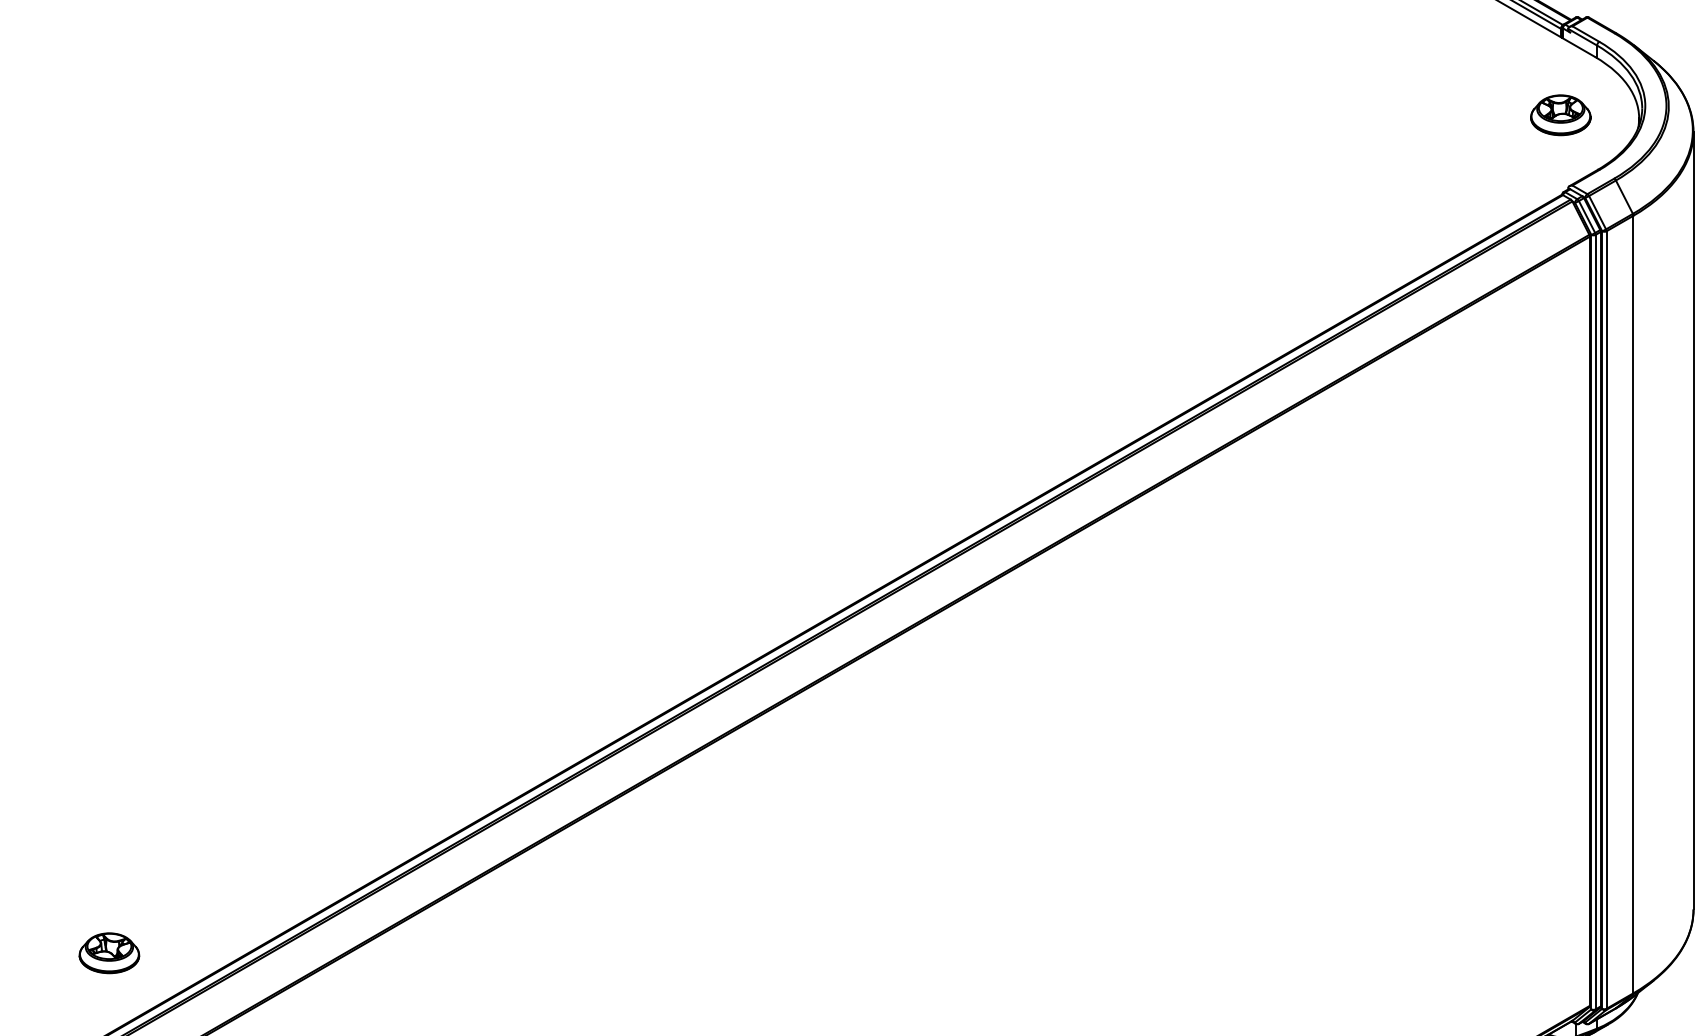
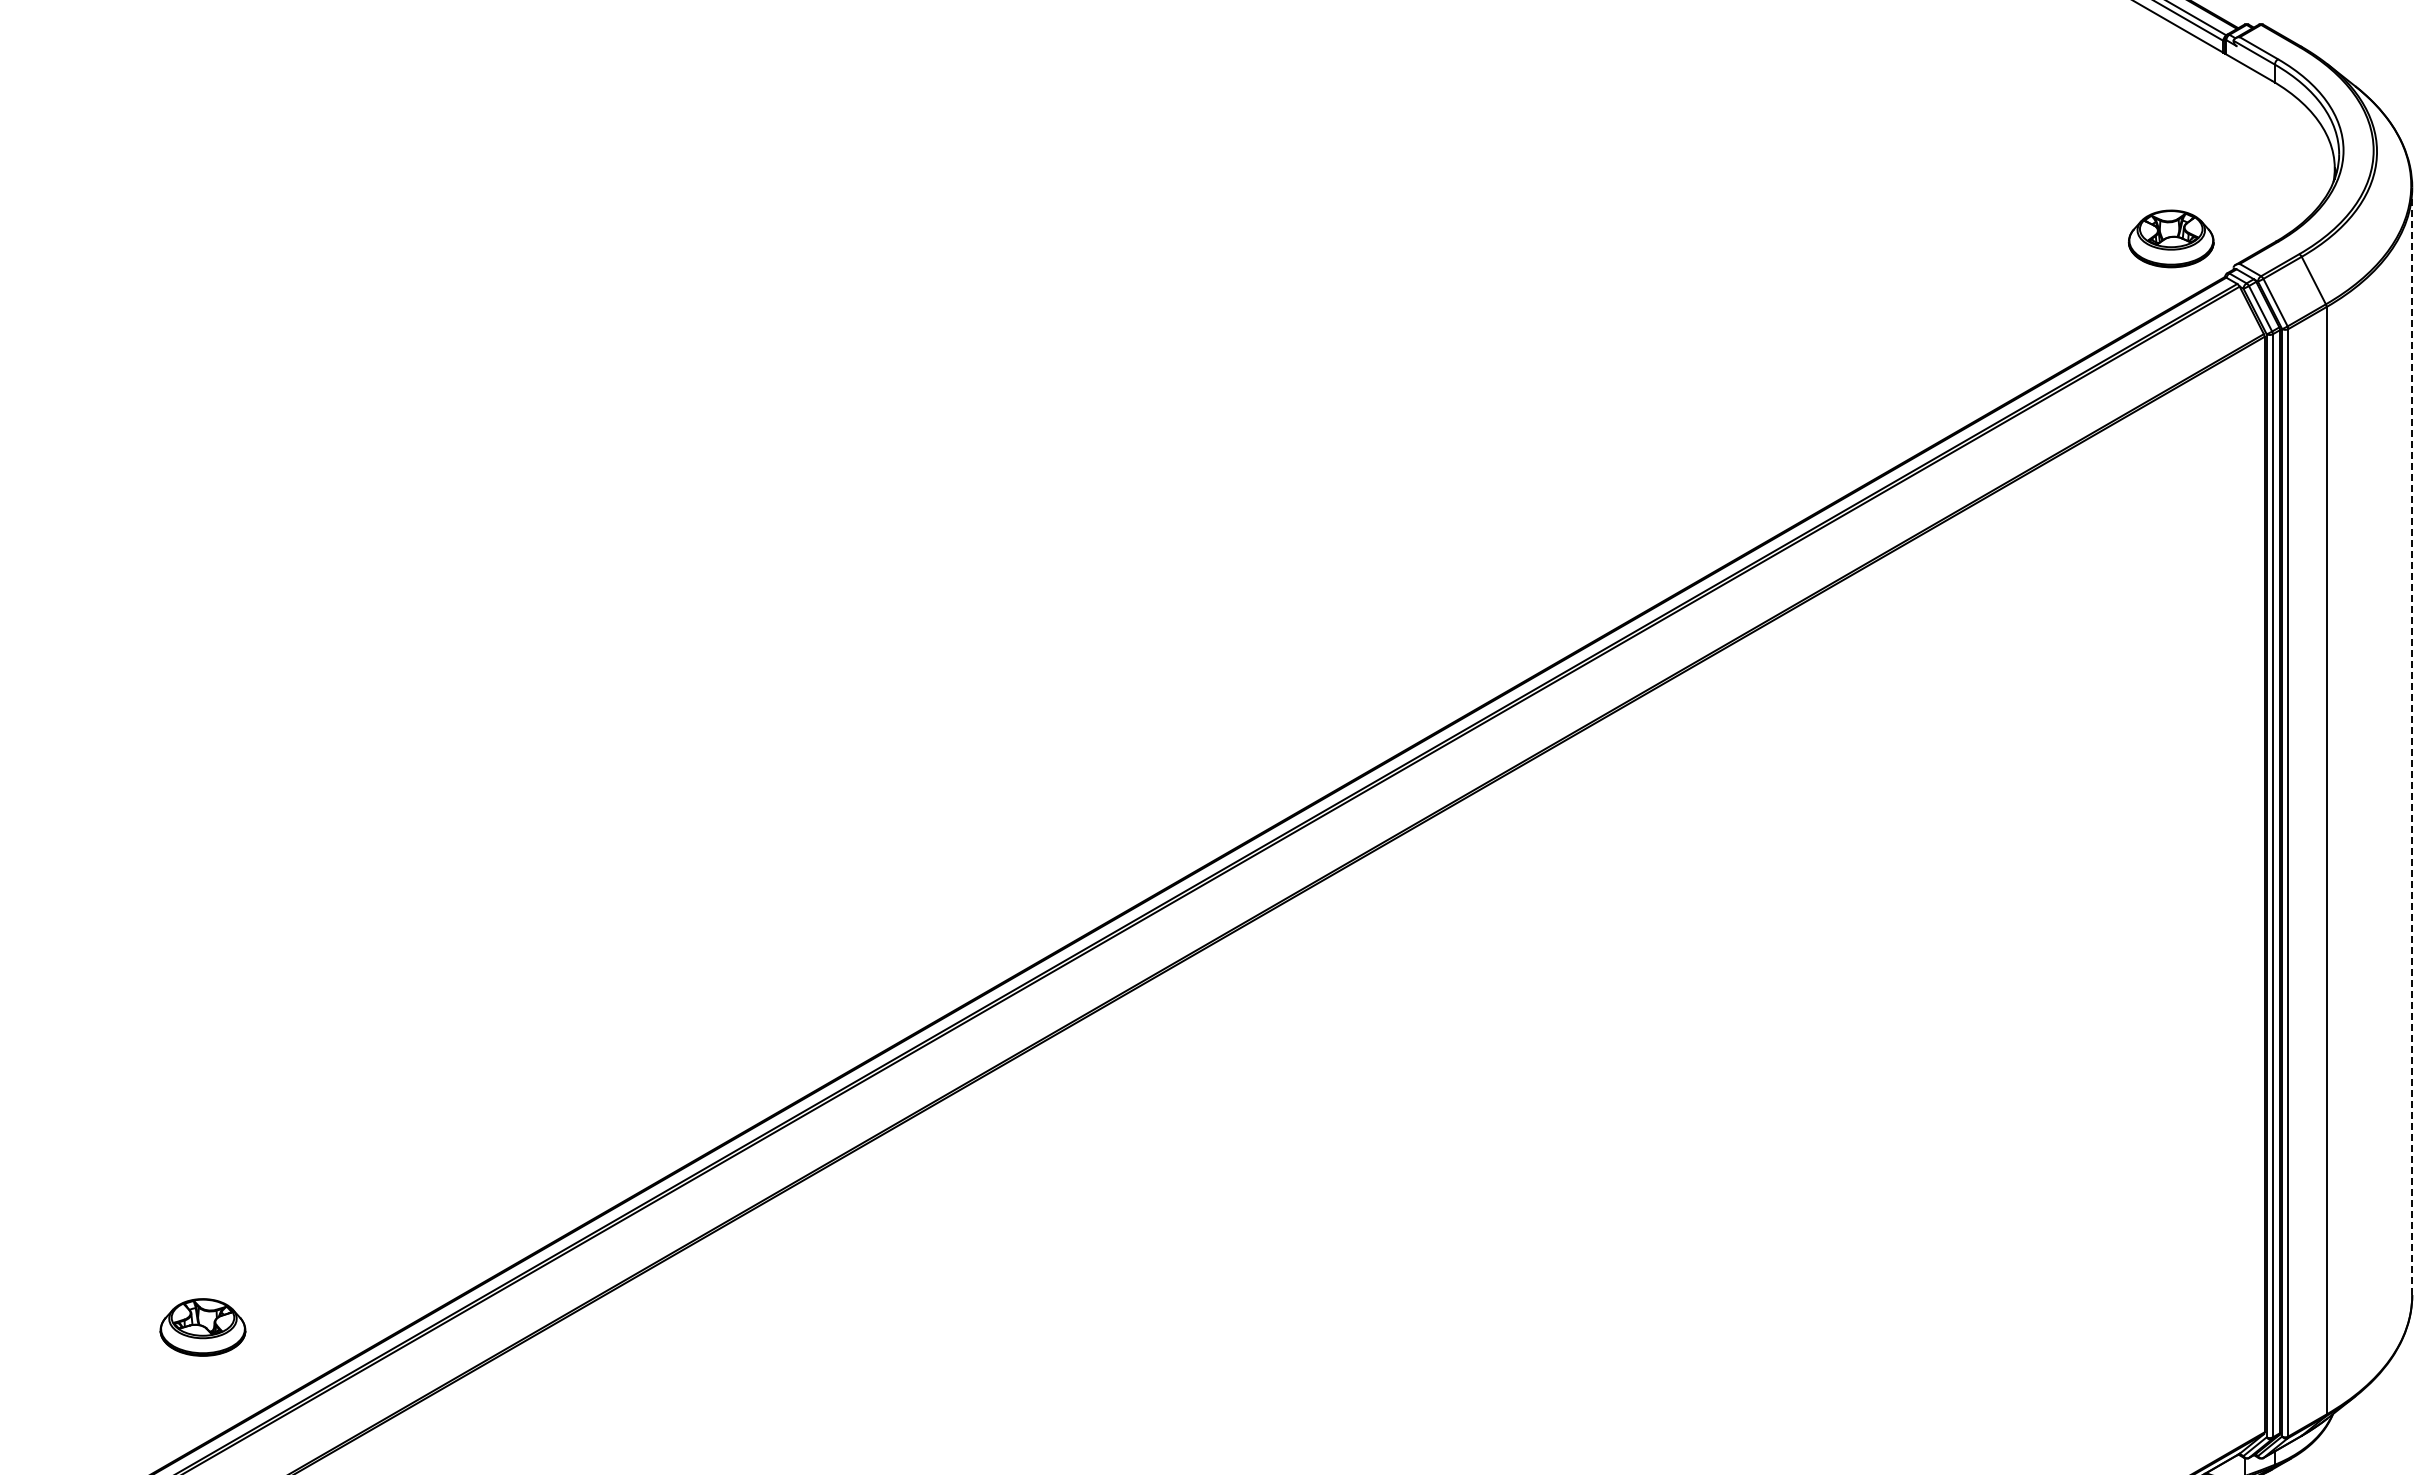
part: (1560, 114) -> (2170, 238), moved
line: (1693, 520) -> (2412, 741), solid -> dashed
part: (109, 953) -> (202, 1327), moved

